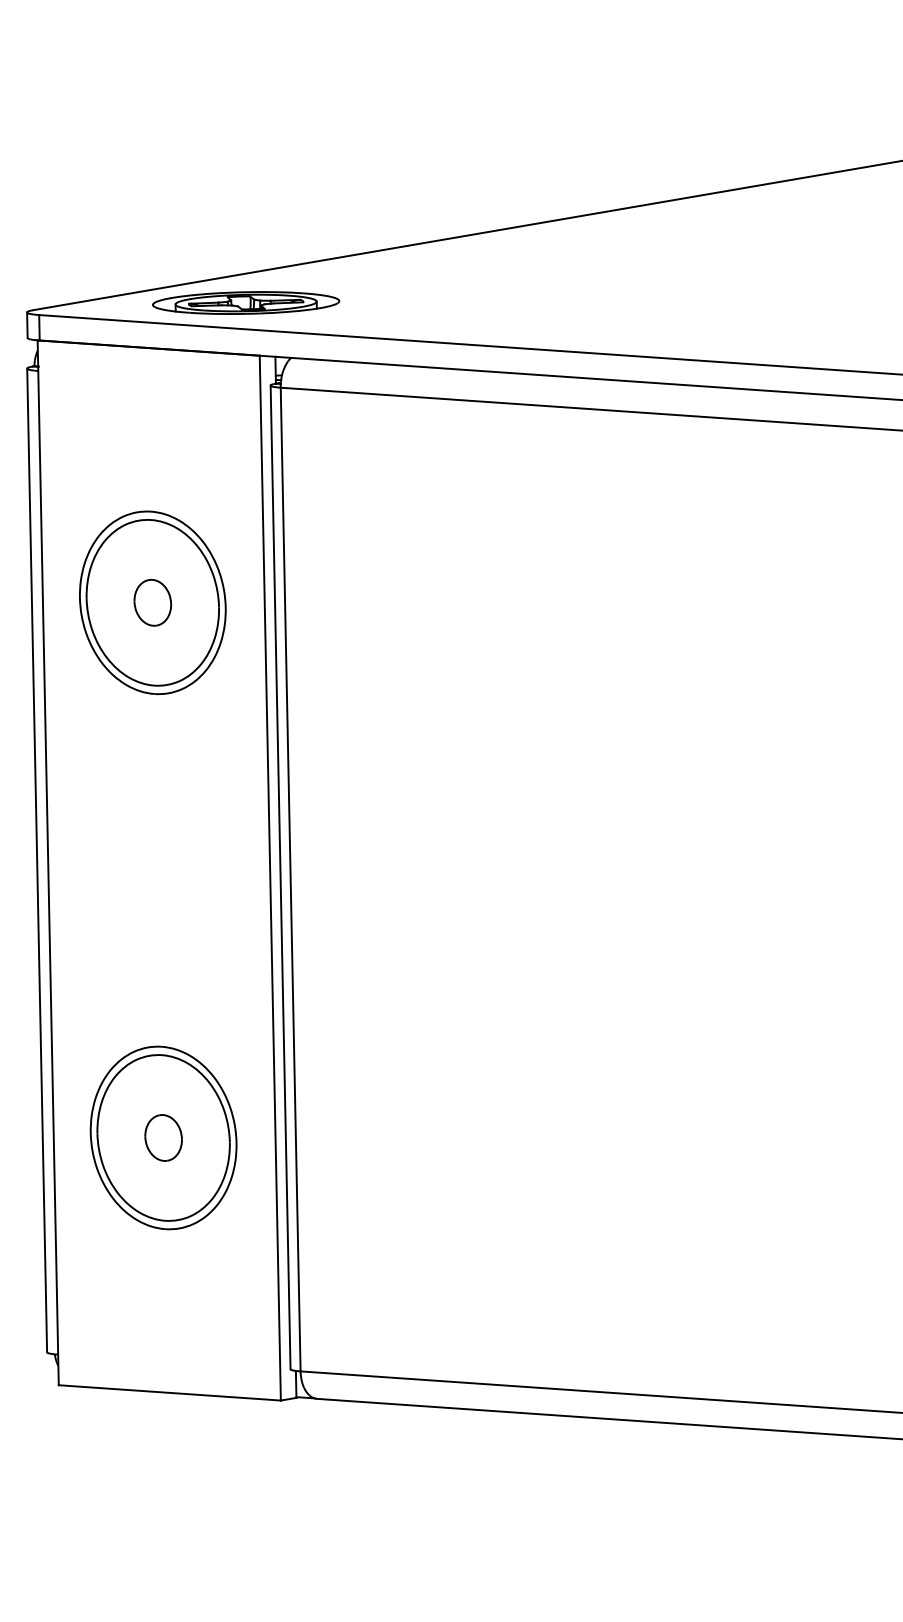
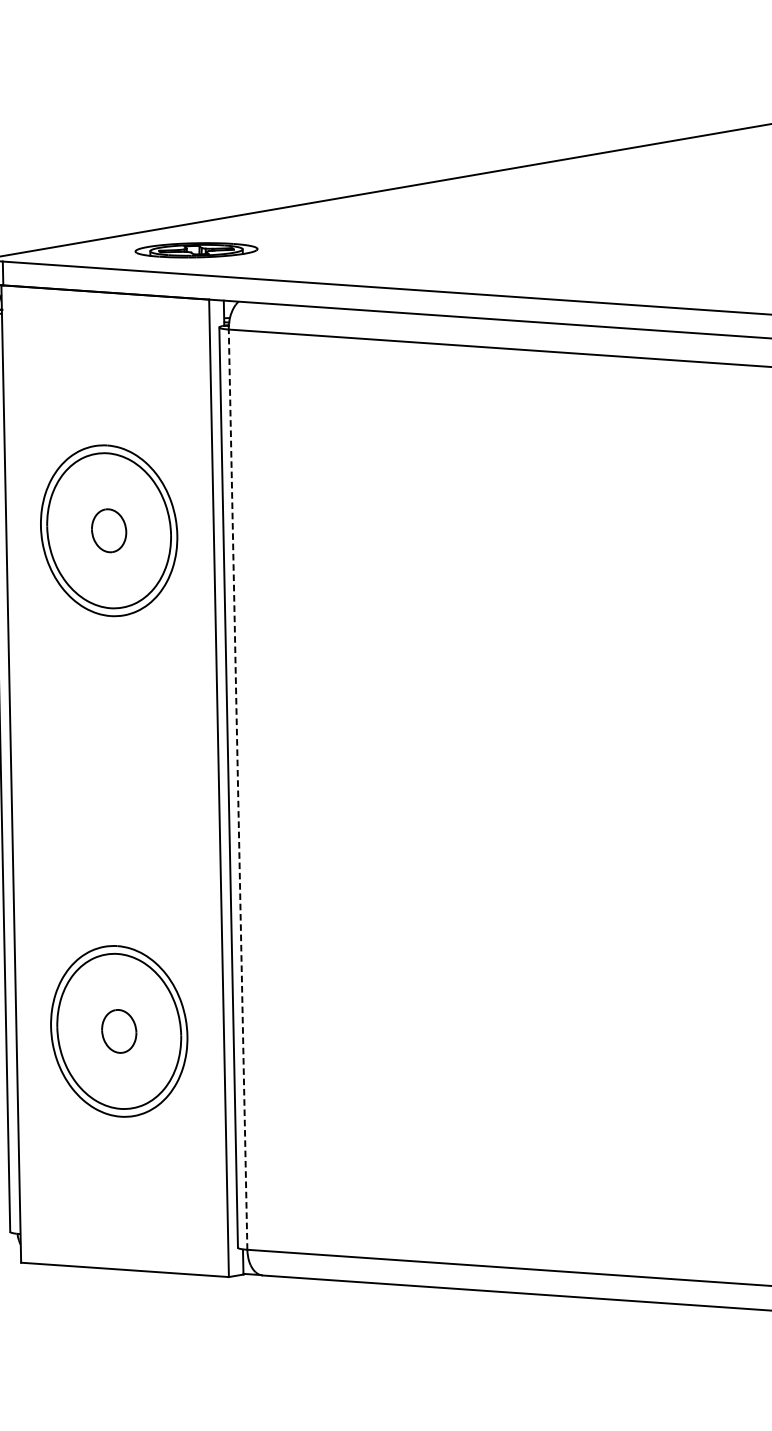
part: (246, 302) -> (196, 249), size x0.7
line: (290, 879) -> (237, 789), solid -> dashed

